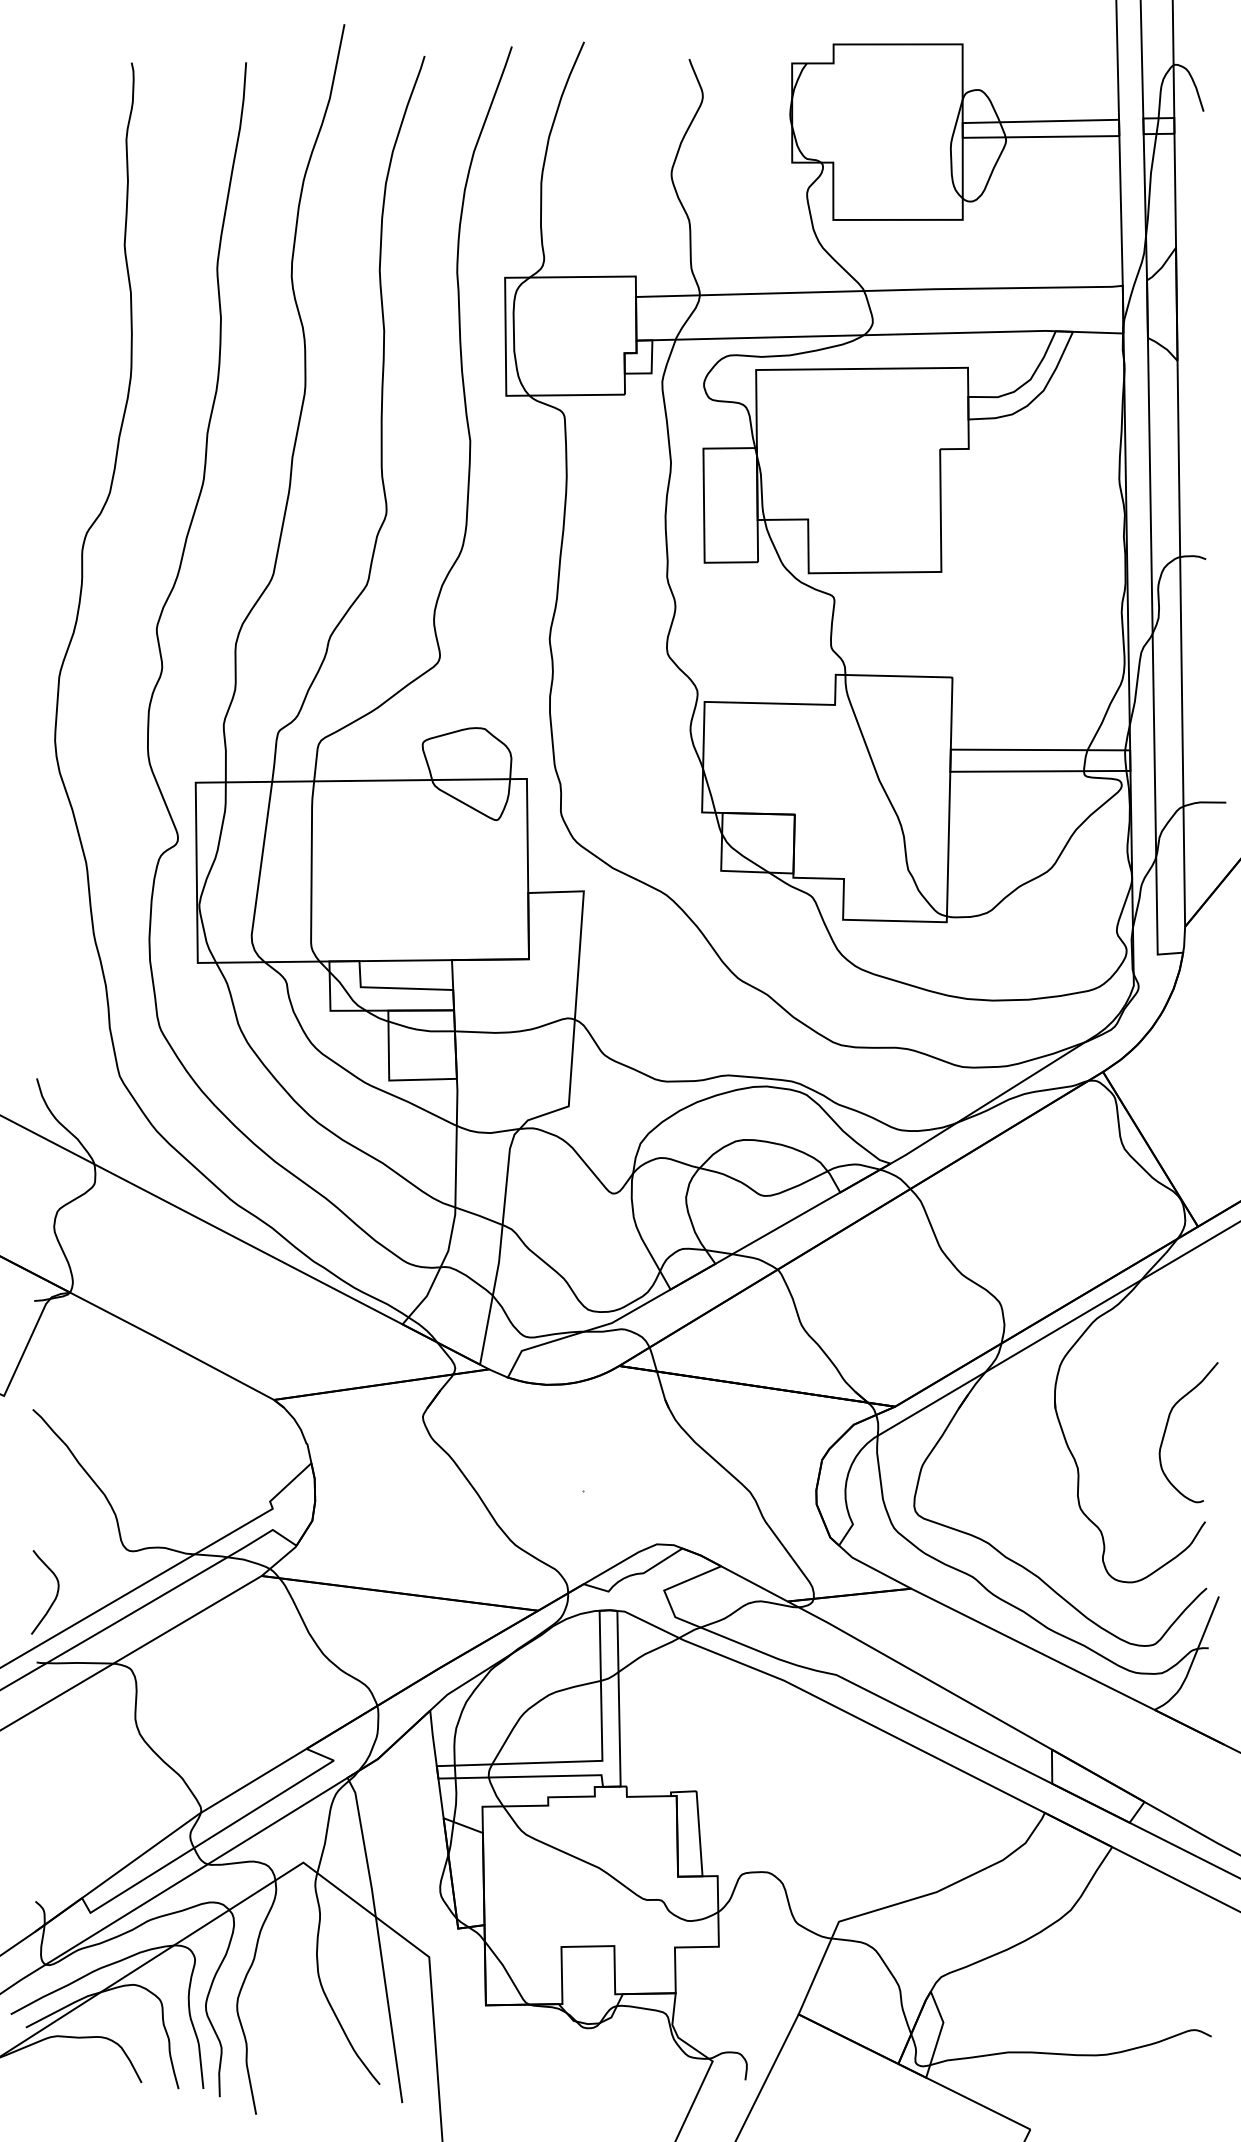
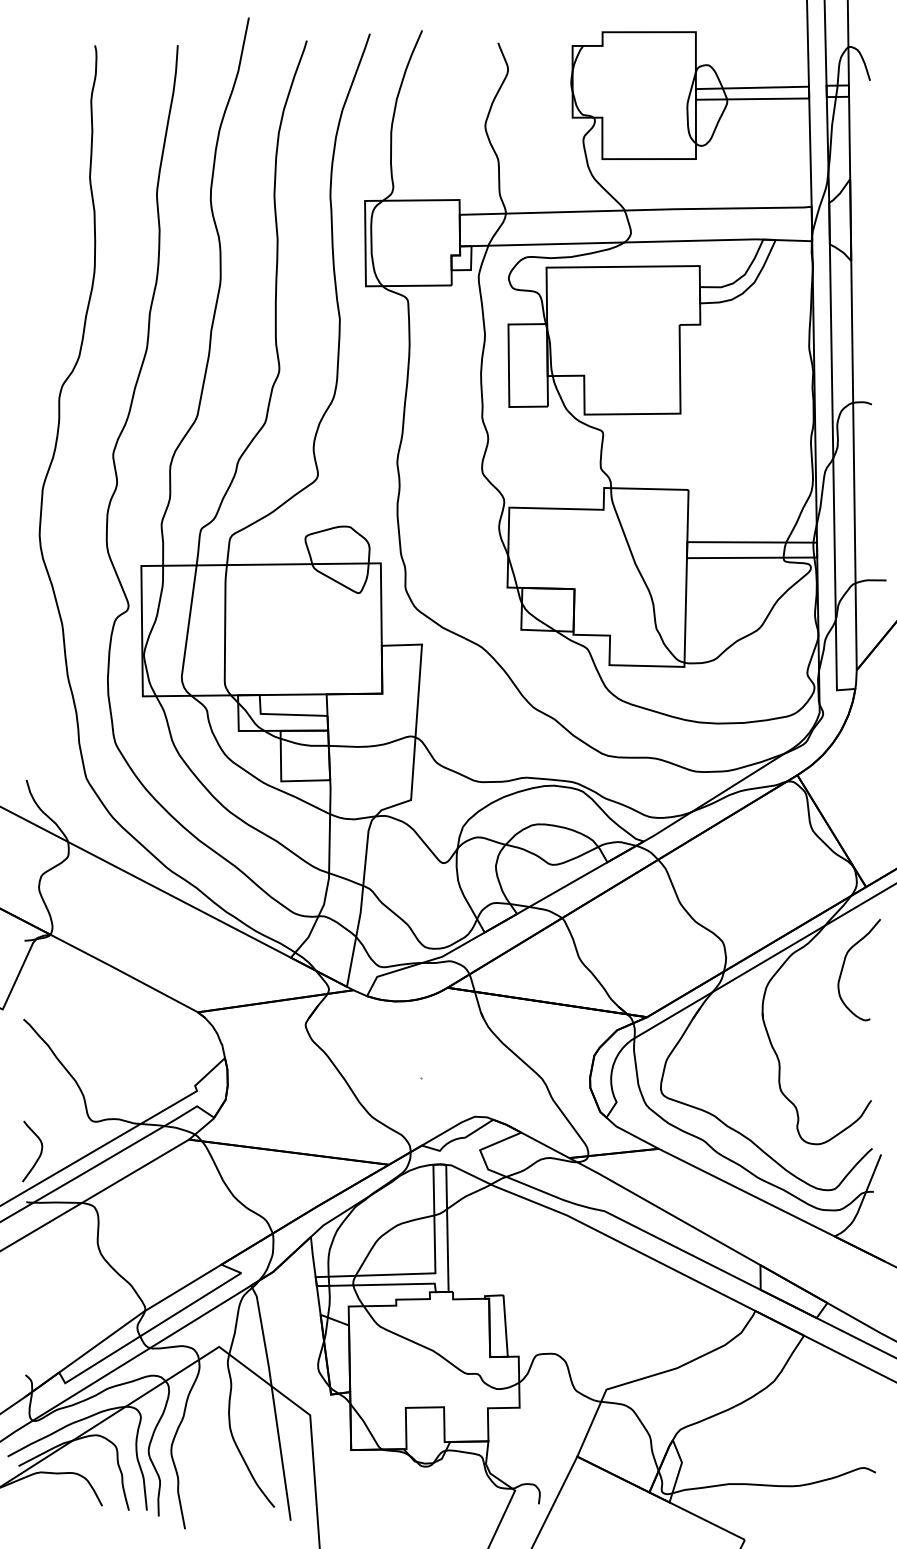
curve: (1168, 1426) -> (844, 965), moved

